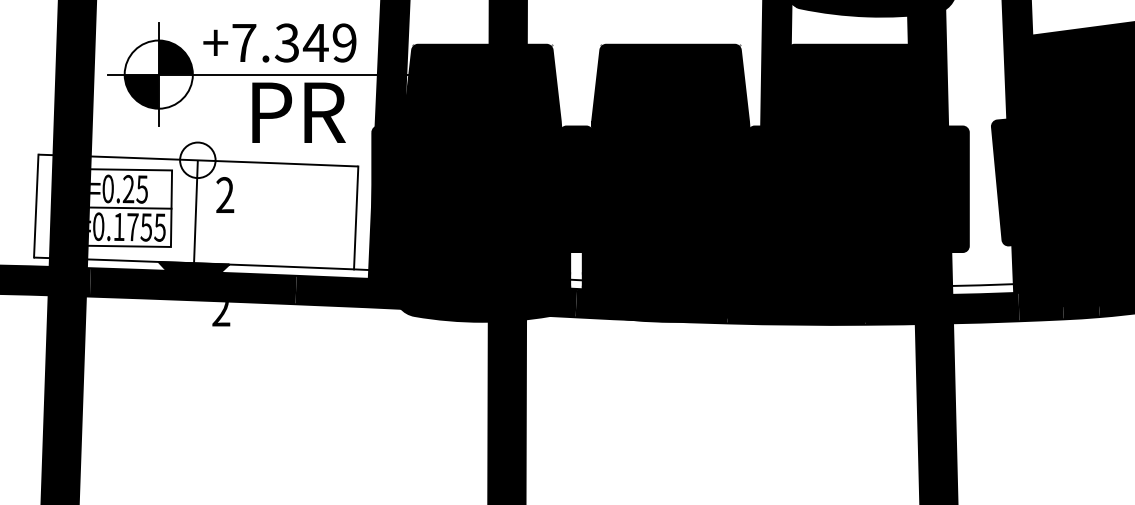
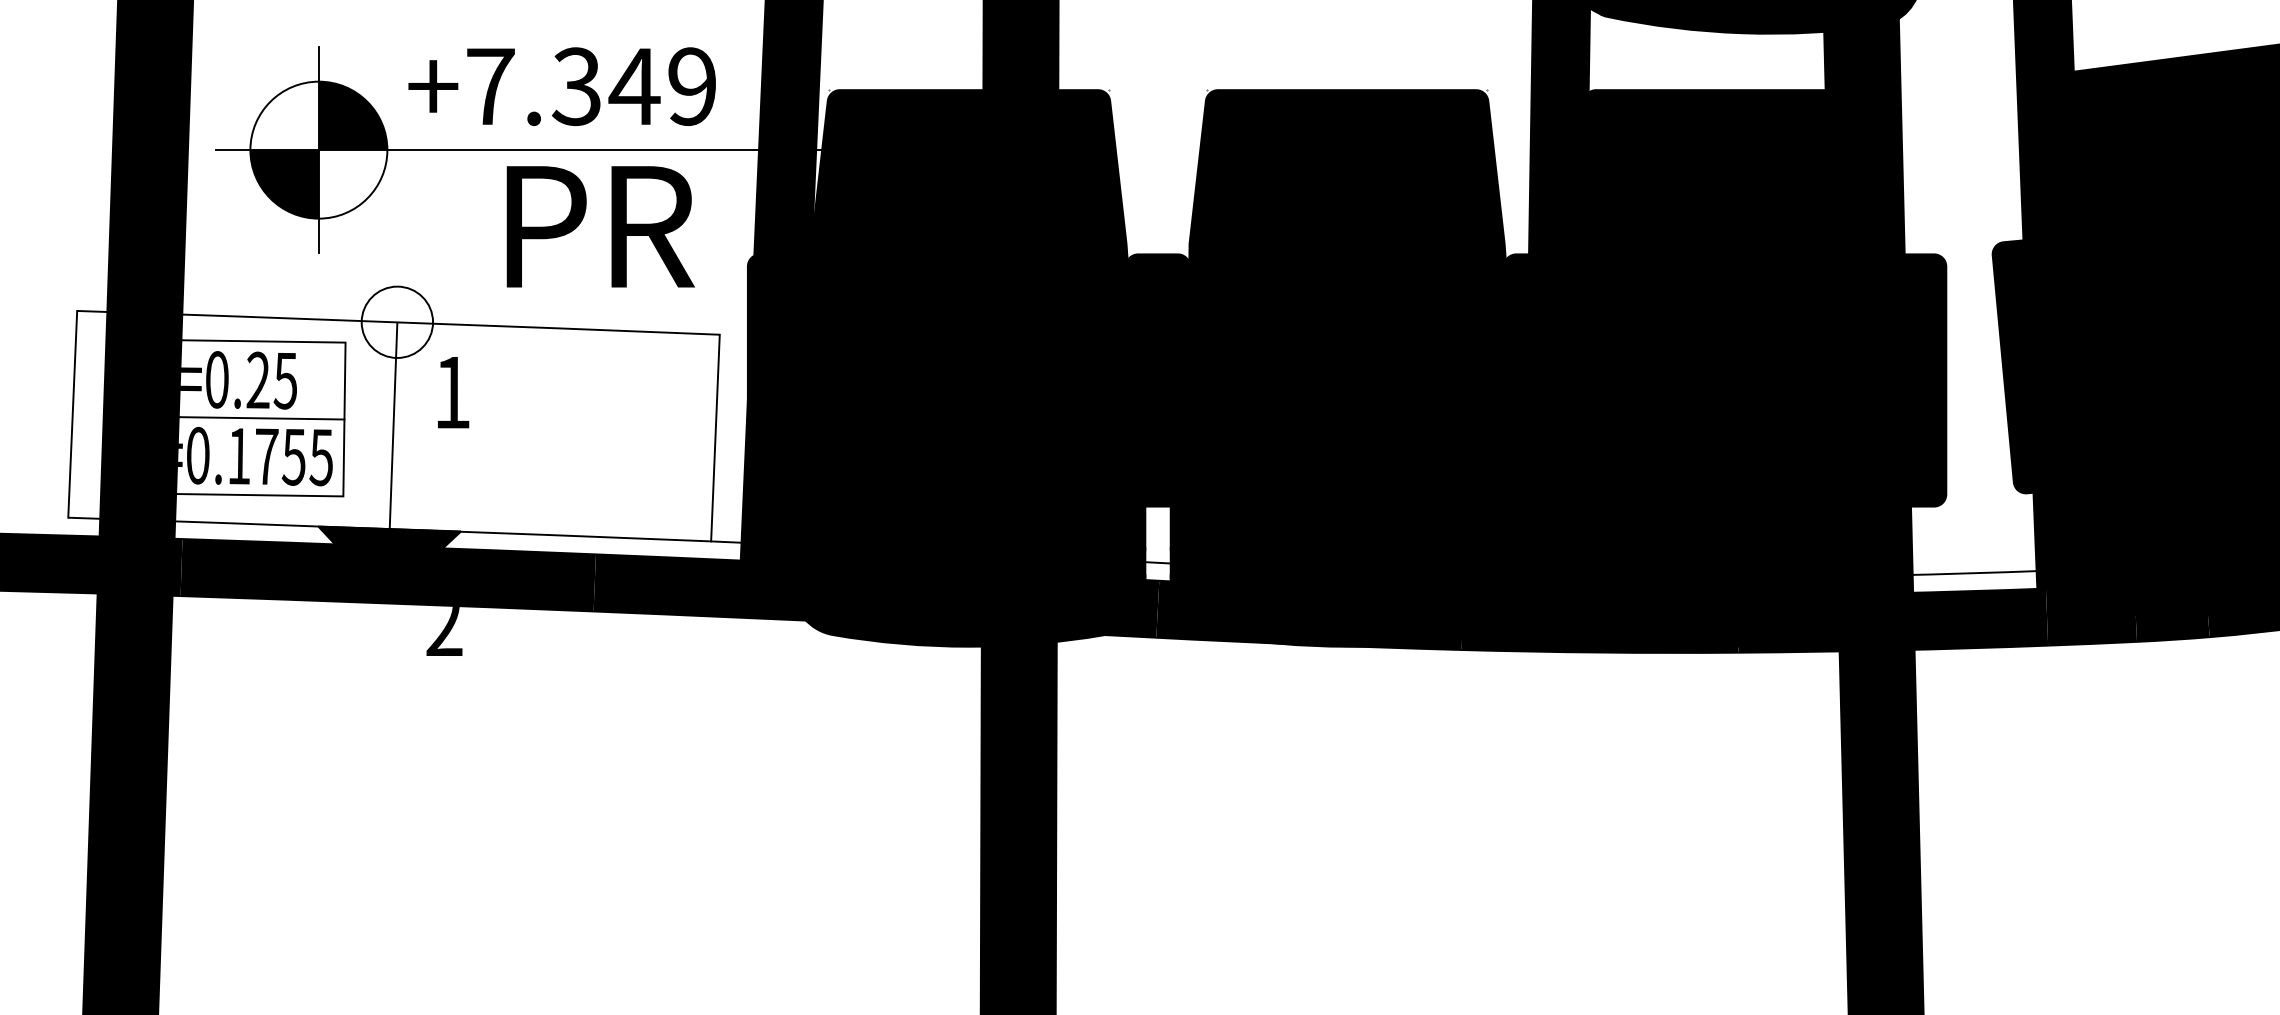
text: (225, 194) -> (452, 390), 2 -> 1

